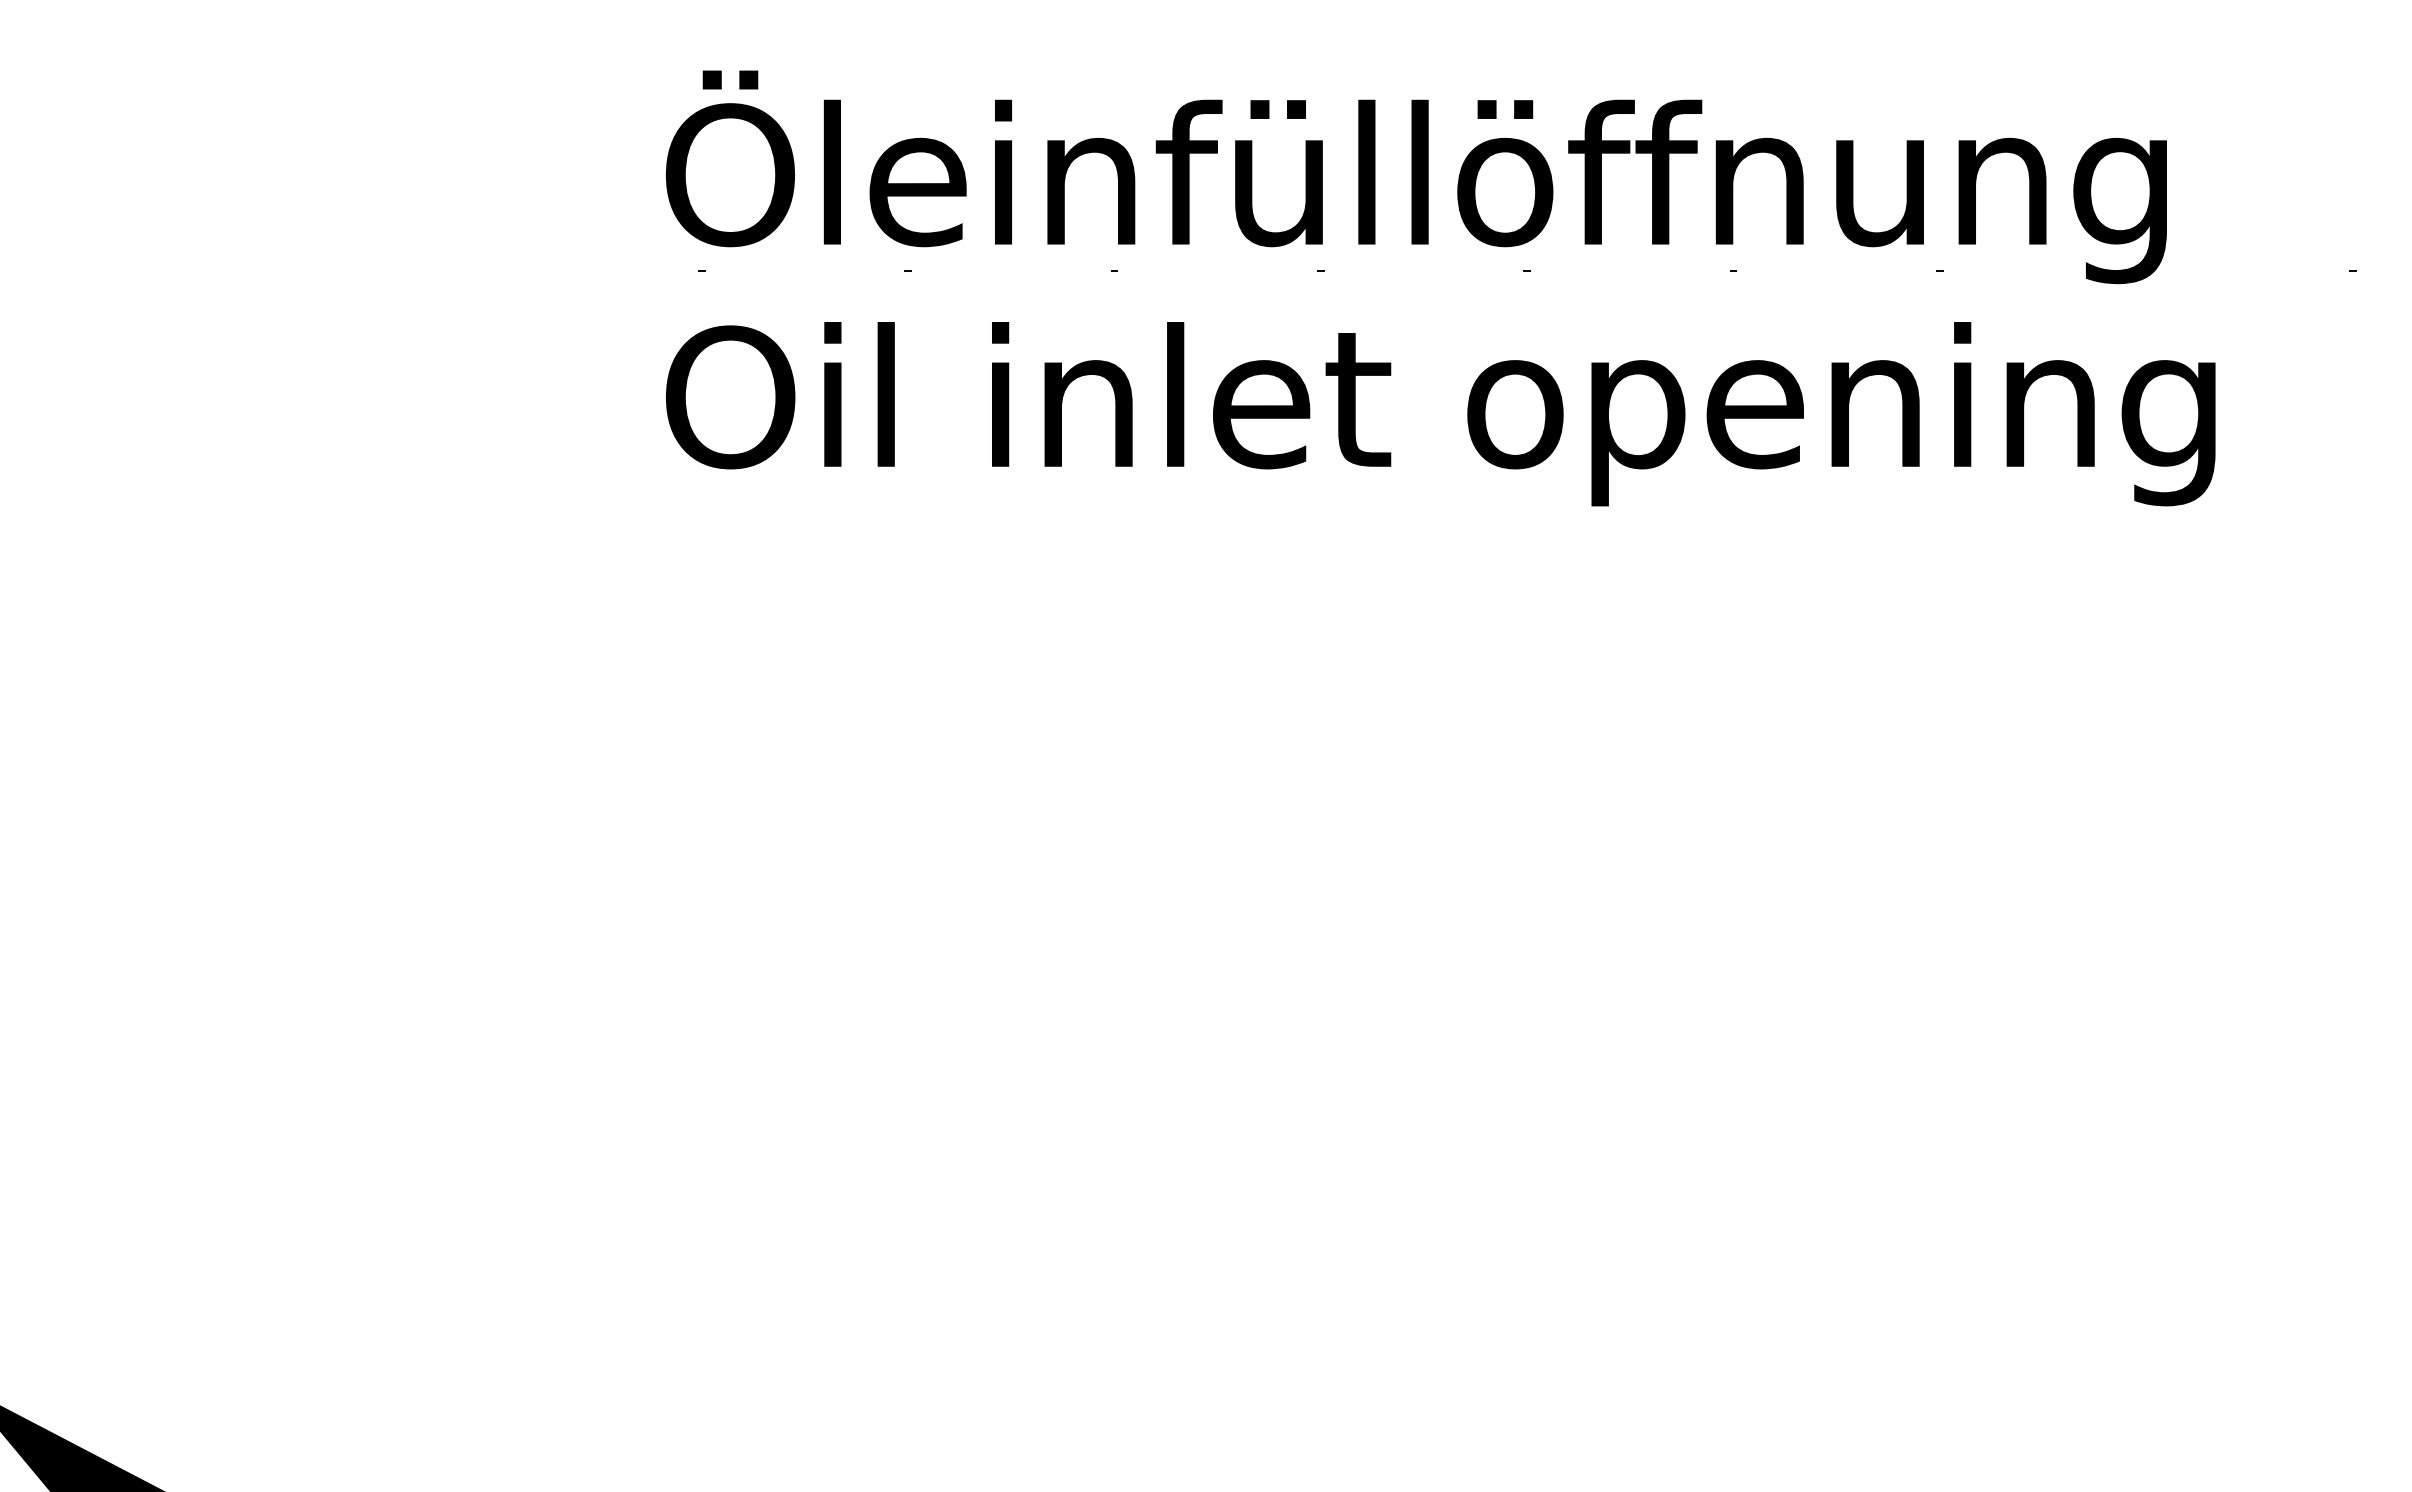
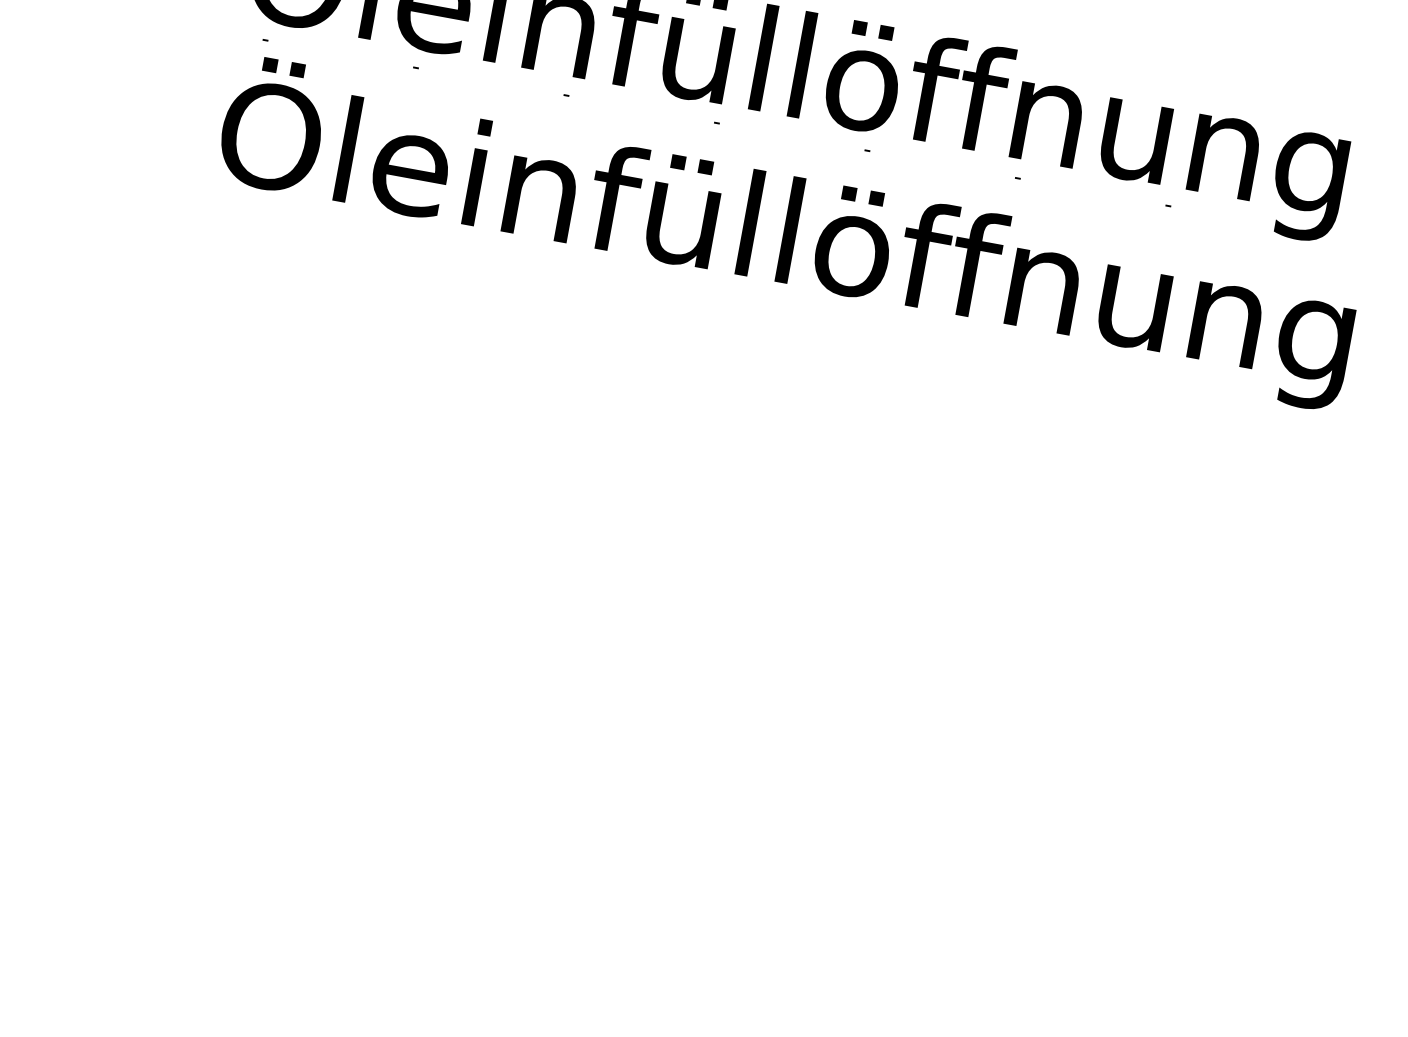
text: (1440, 399) -> (786, 233), Oil inlet opening -> Öleinfüllöffnung

